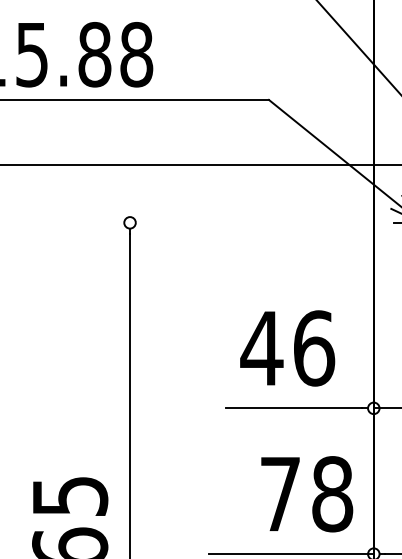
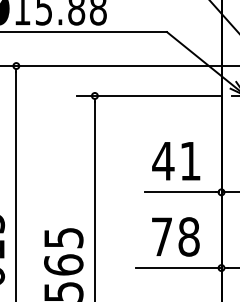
line: (231, 221) -> (147, 95), added
text: (314, 347) -> (190, 160), 46 -> 41
text: (306, 493) -> (175, 236), moved

